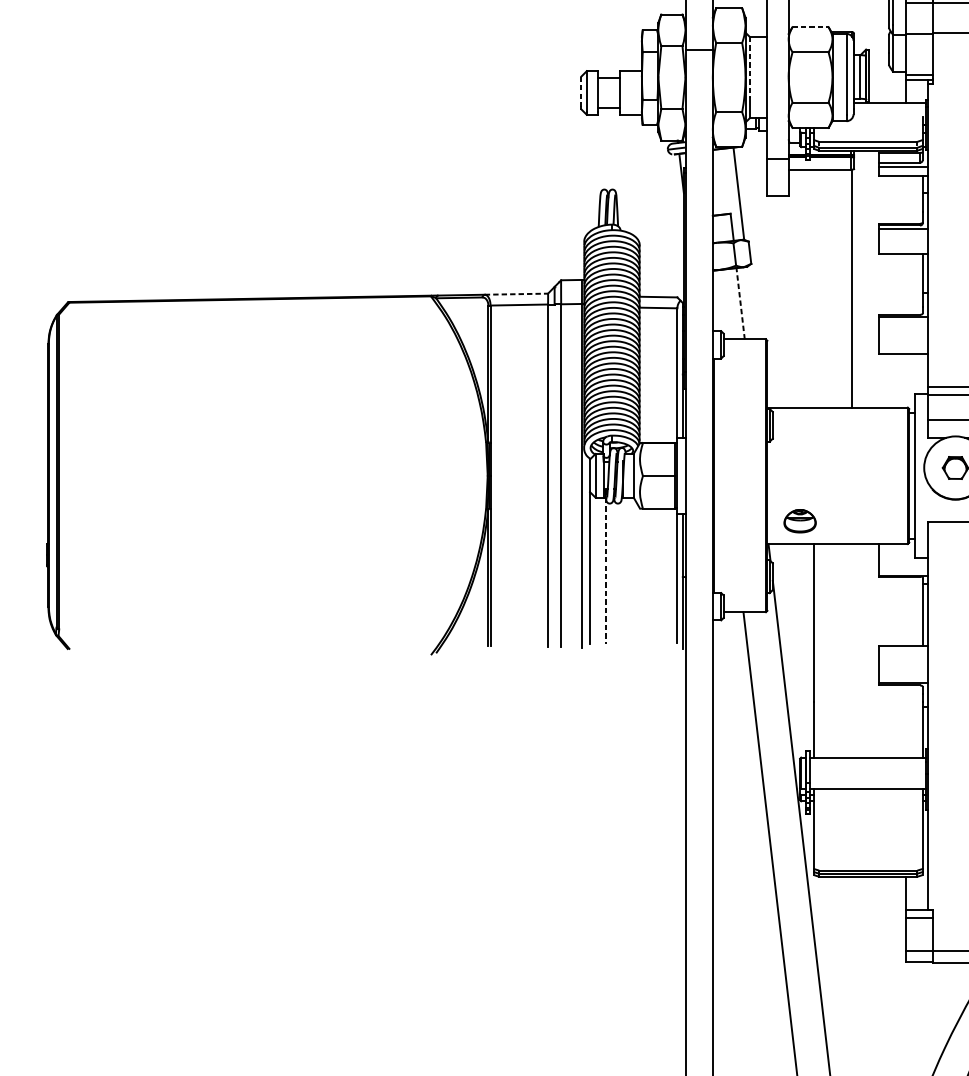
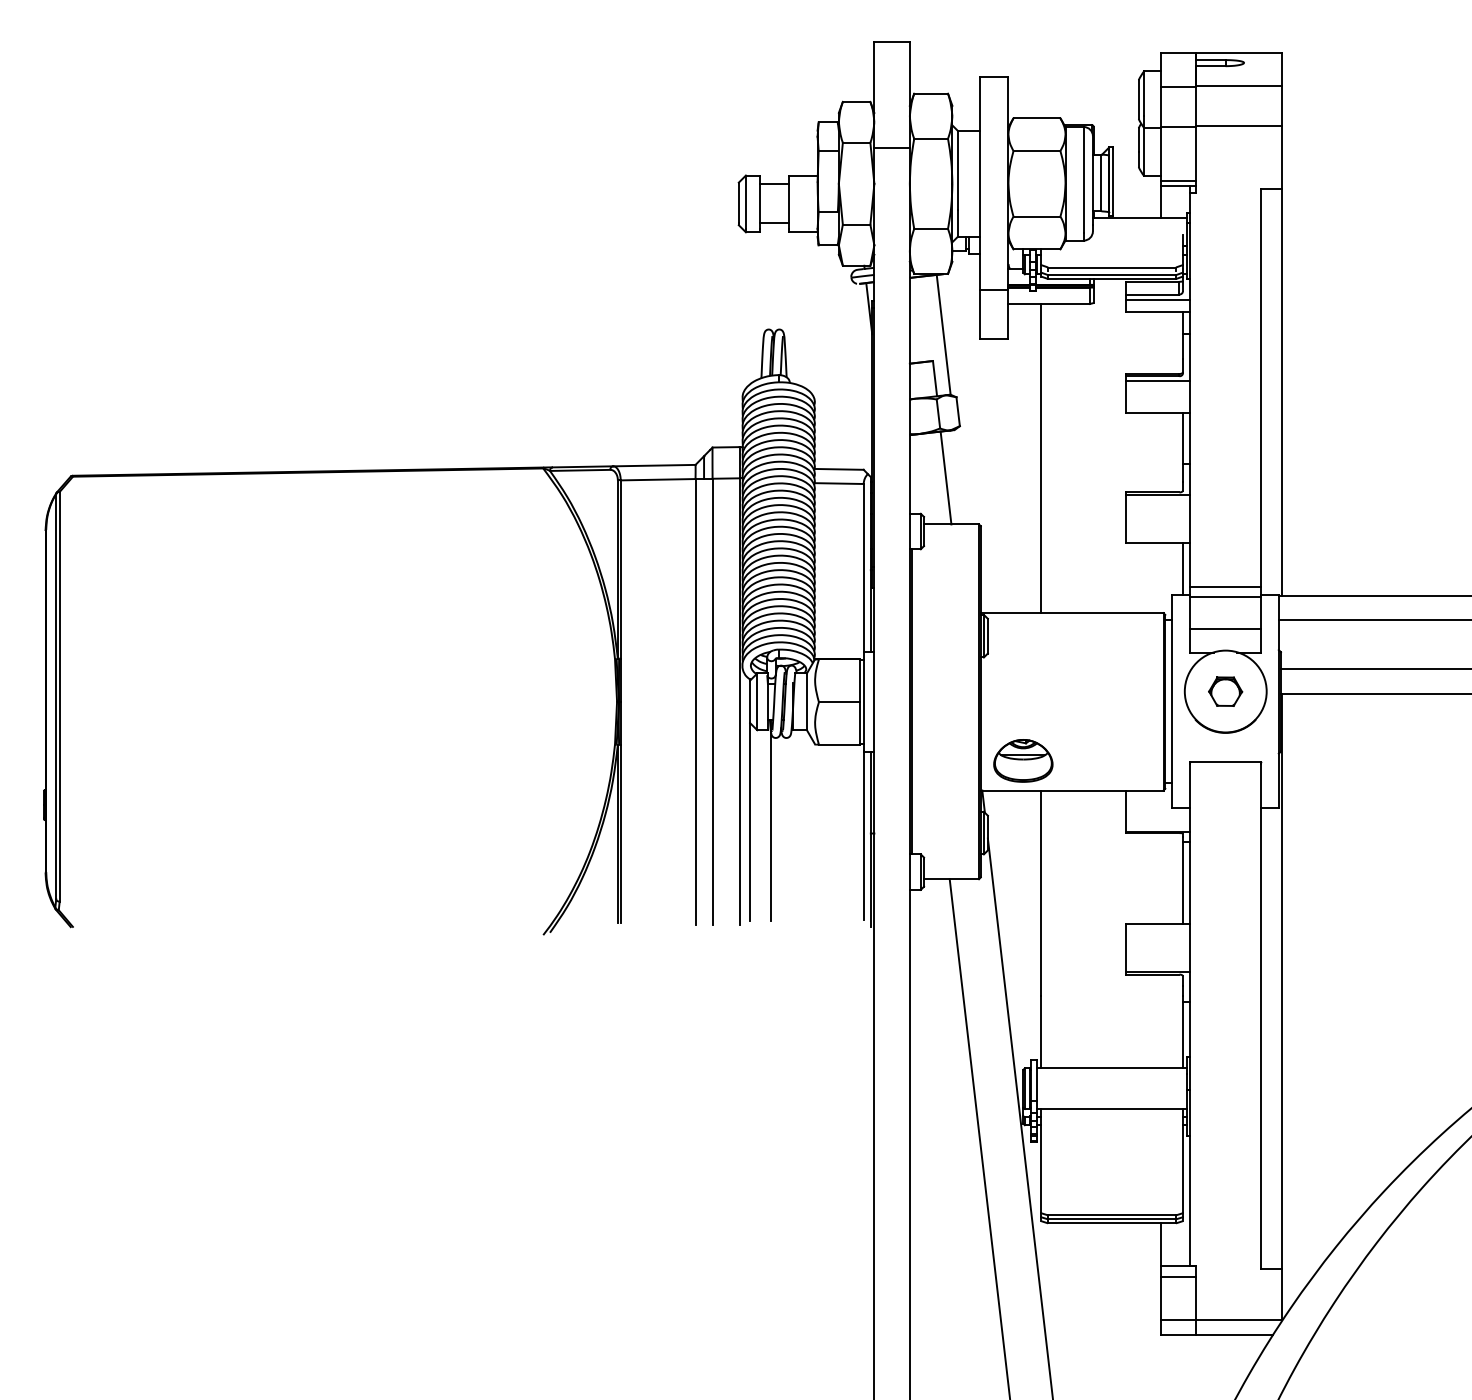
line: (810, 27) -> (1037, 118), dashed -> solid
line: (749, 67) -> (957, 170), dashed -> solid
line: (581, 91) -> (738, 202), dashed -> solid
line: (852, 288) -> (1041, 458), moved
line: (516, 294) -> (654, 465), dashed -> solid
line: (741, 304) -> (946, 478), dashed -> solid
line: (923, 373) -> (1183, 568), added
part: (800, 520) -> (1023, 760), size x1.43
line: (605, 567) -> (770, 820), dashed -> solid

